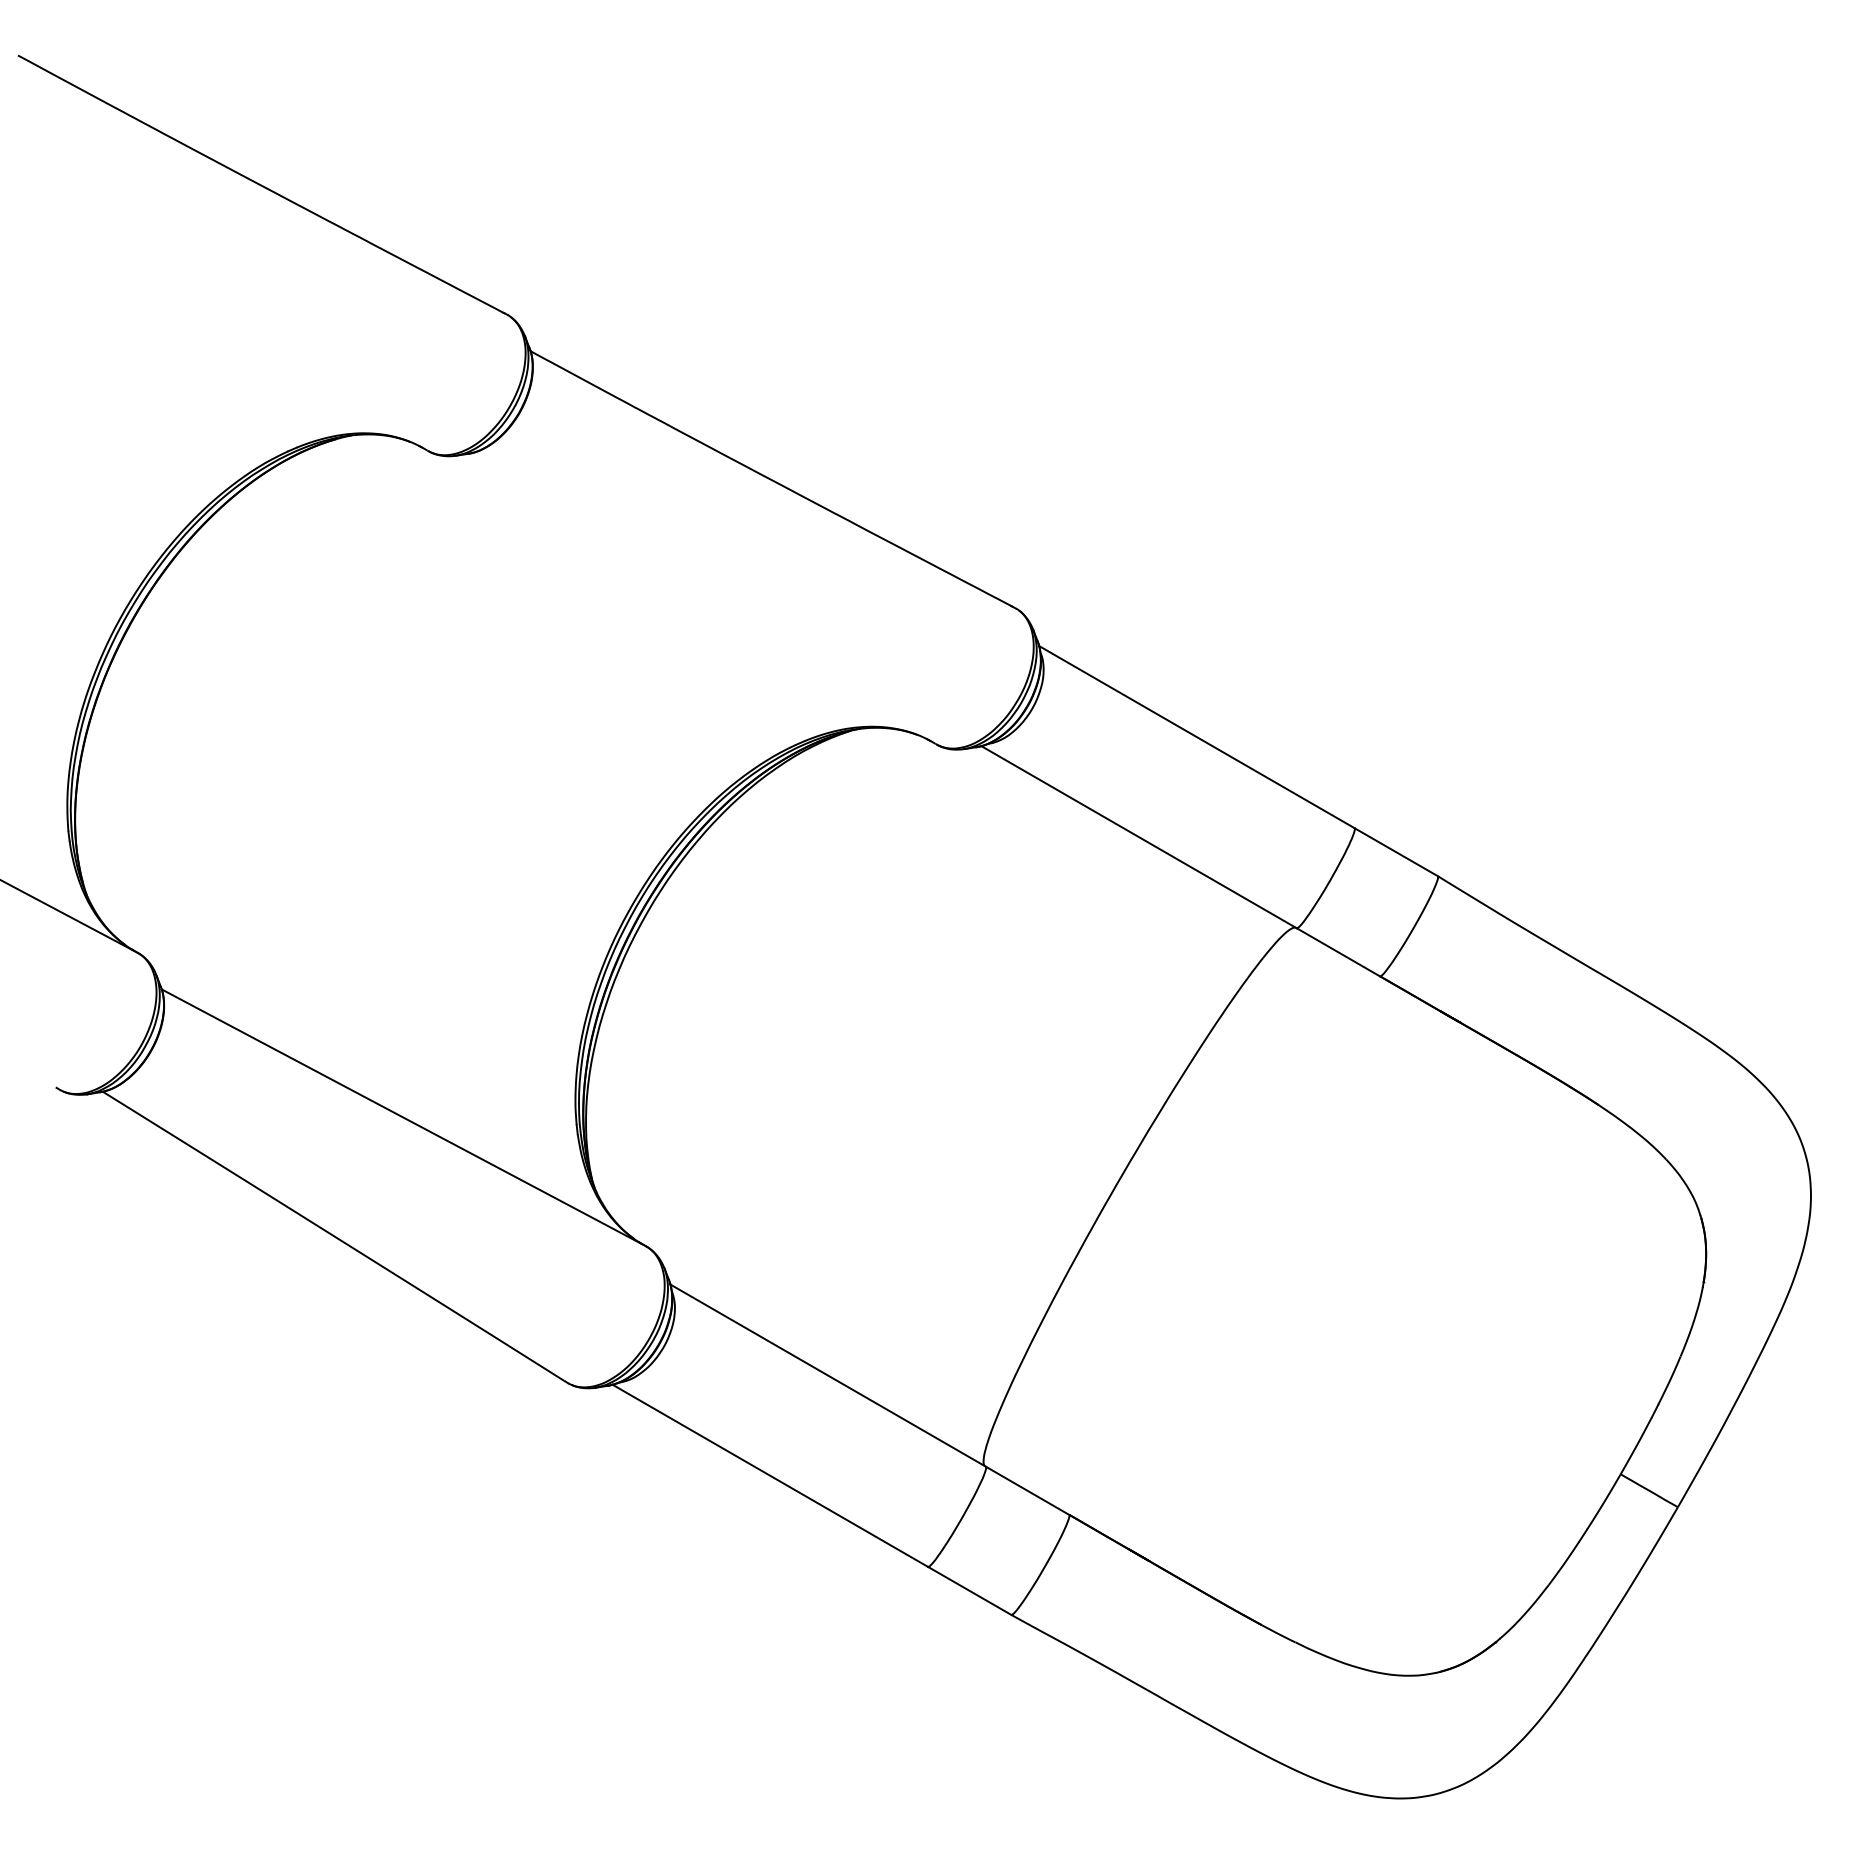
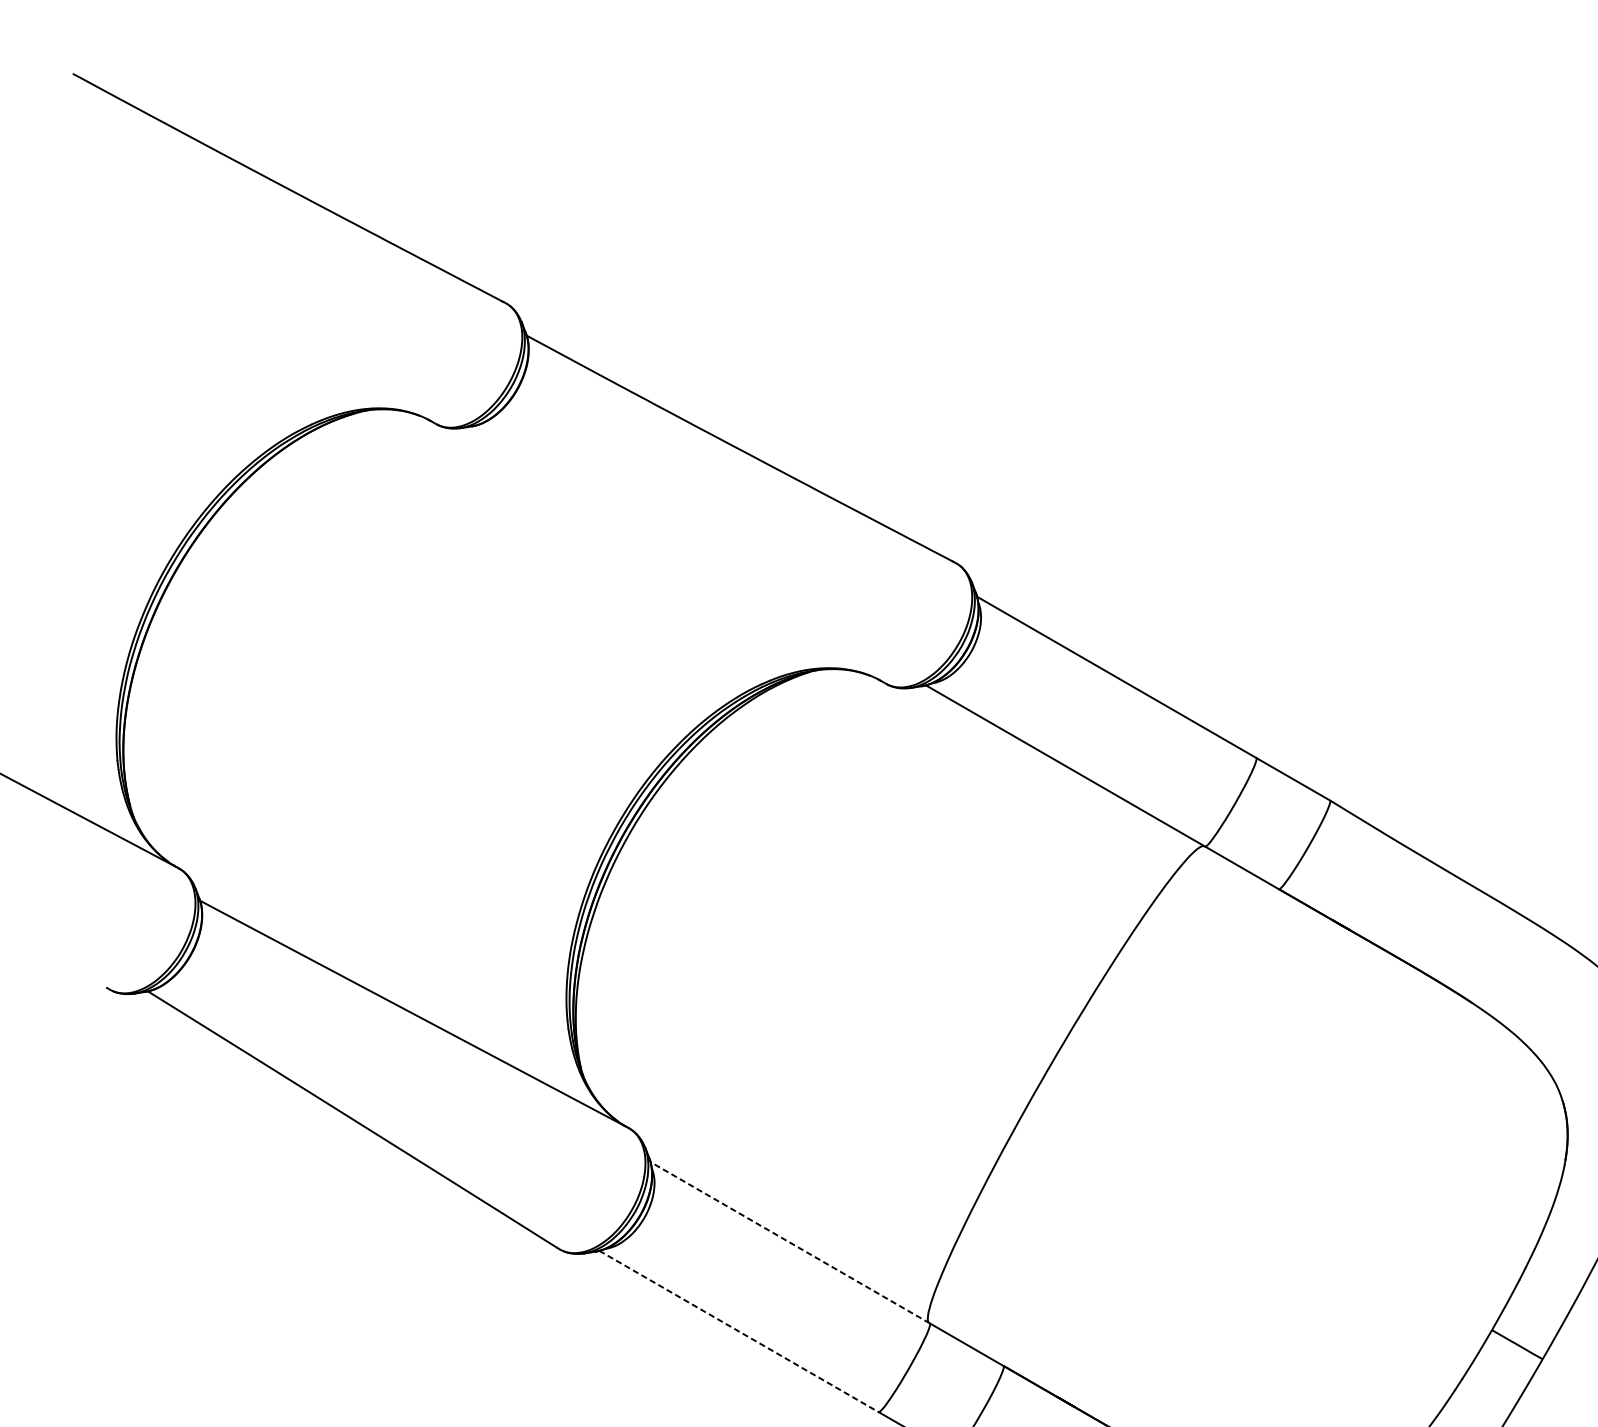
line: (827, 1375) -> (789, 1242), solid -> dashed
line: (770, 1476) -> (739, 1332), solid -> dashed

